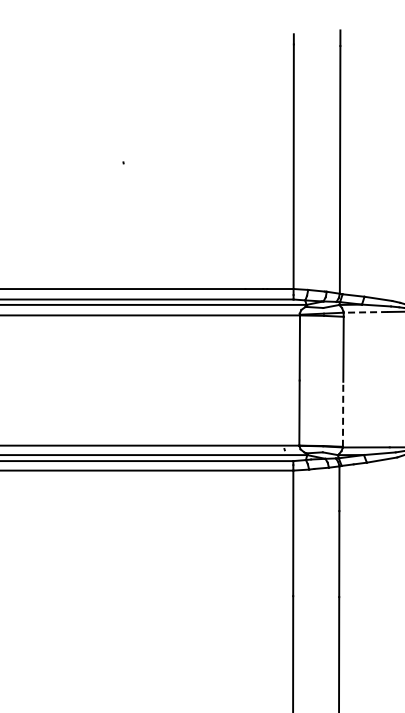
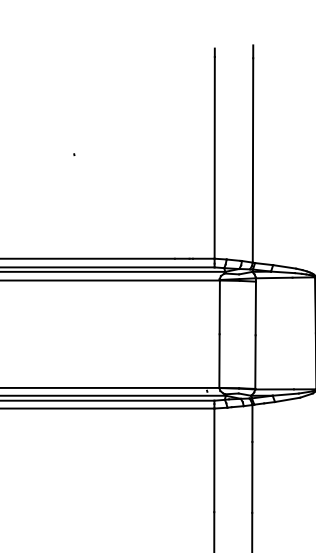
line: (365, 312) -> (273, 278), dashed -> solid
line: (343, 414) -> (255, 362), dashed -> solid

